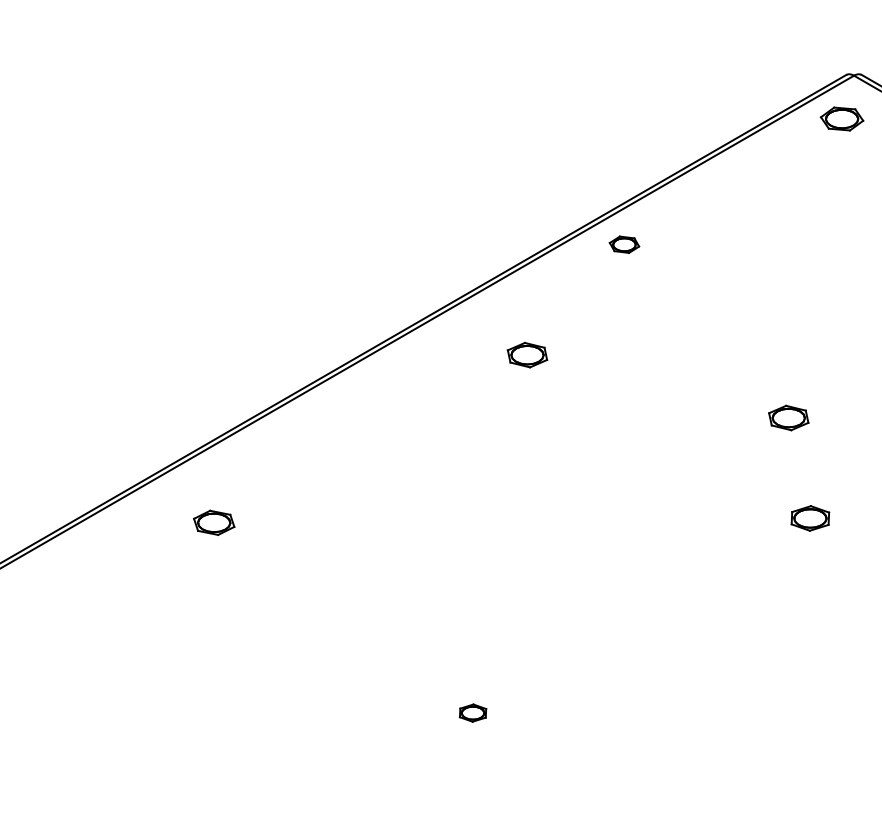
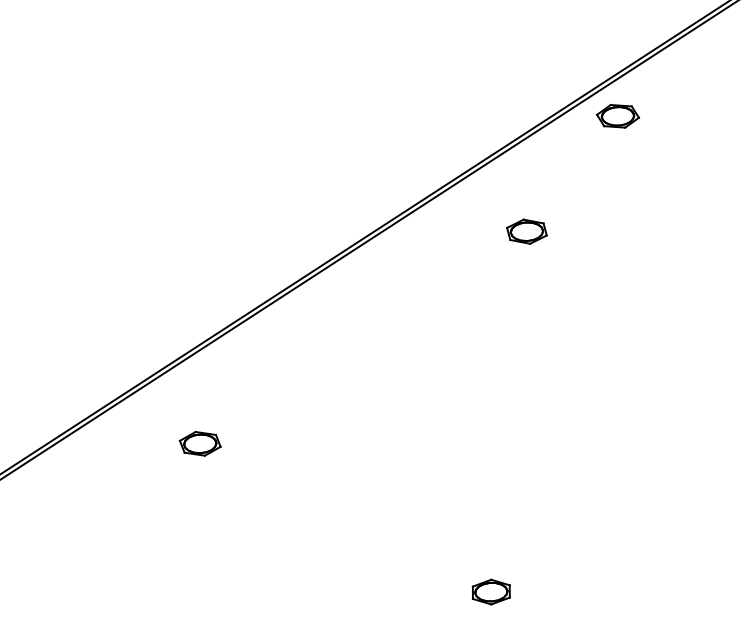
part: (624, 244) -> (618, 116), size x1.43
part: (214, 522) -> (200, 443), moved
part: (472, 712) -> (490, 591), size x1.43

